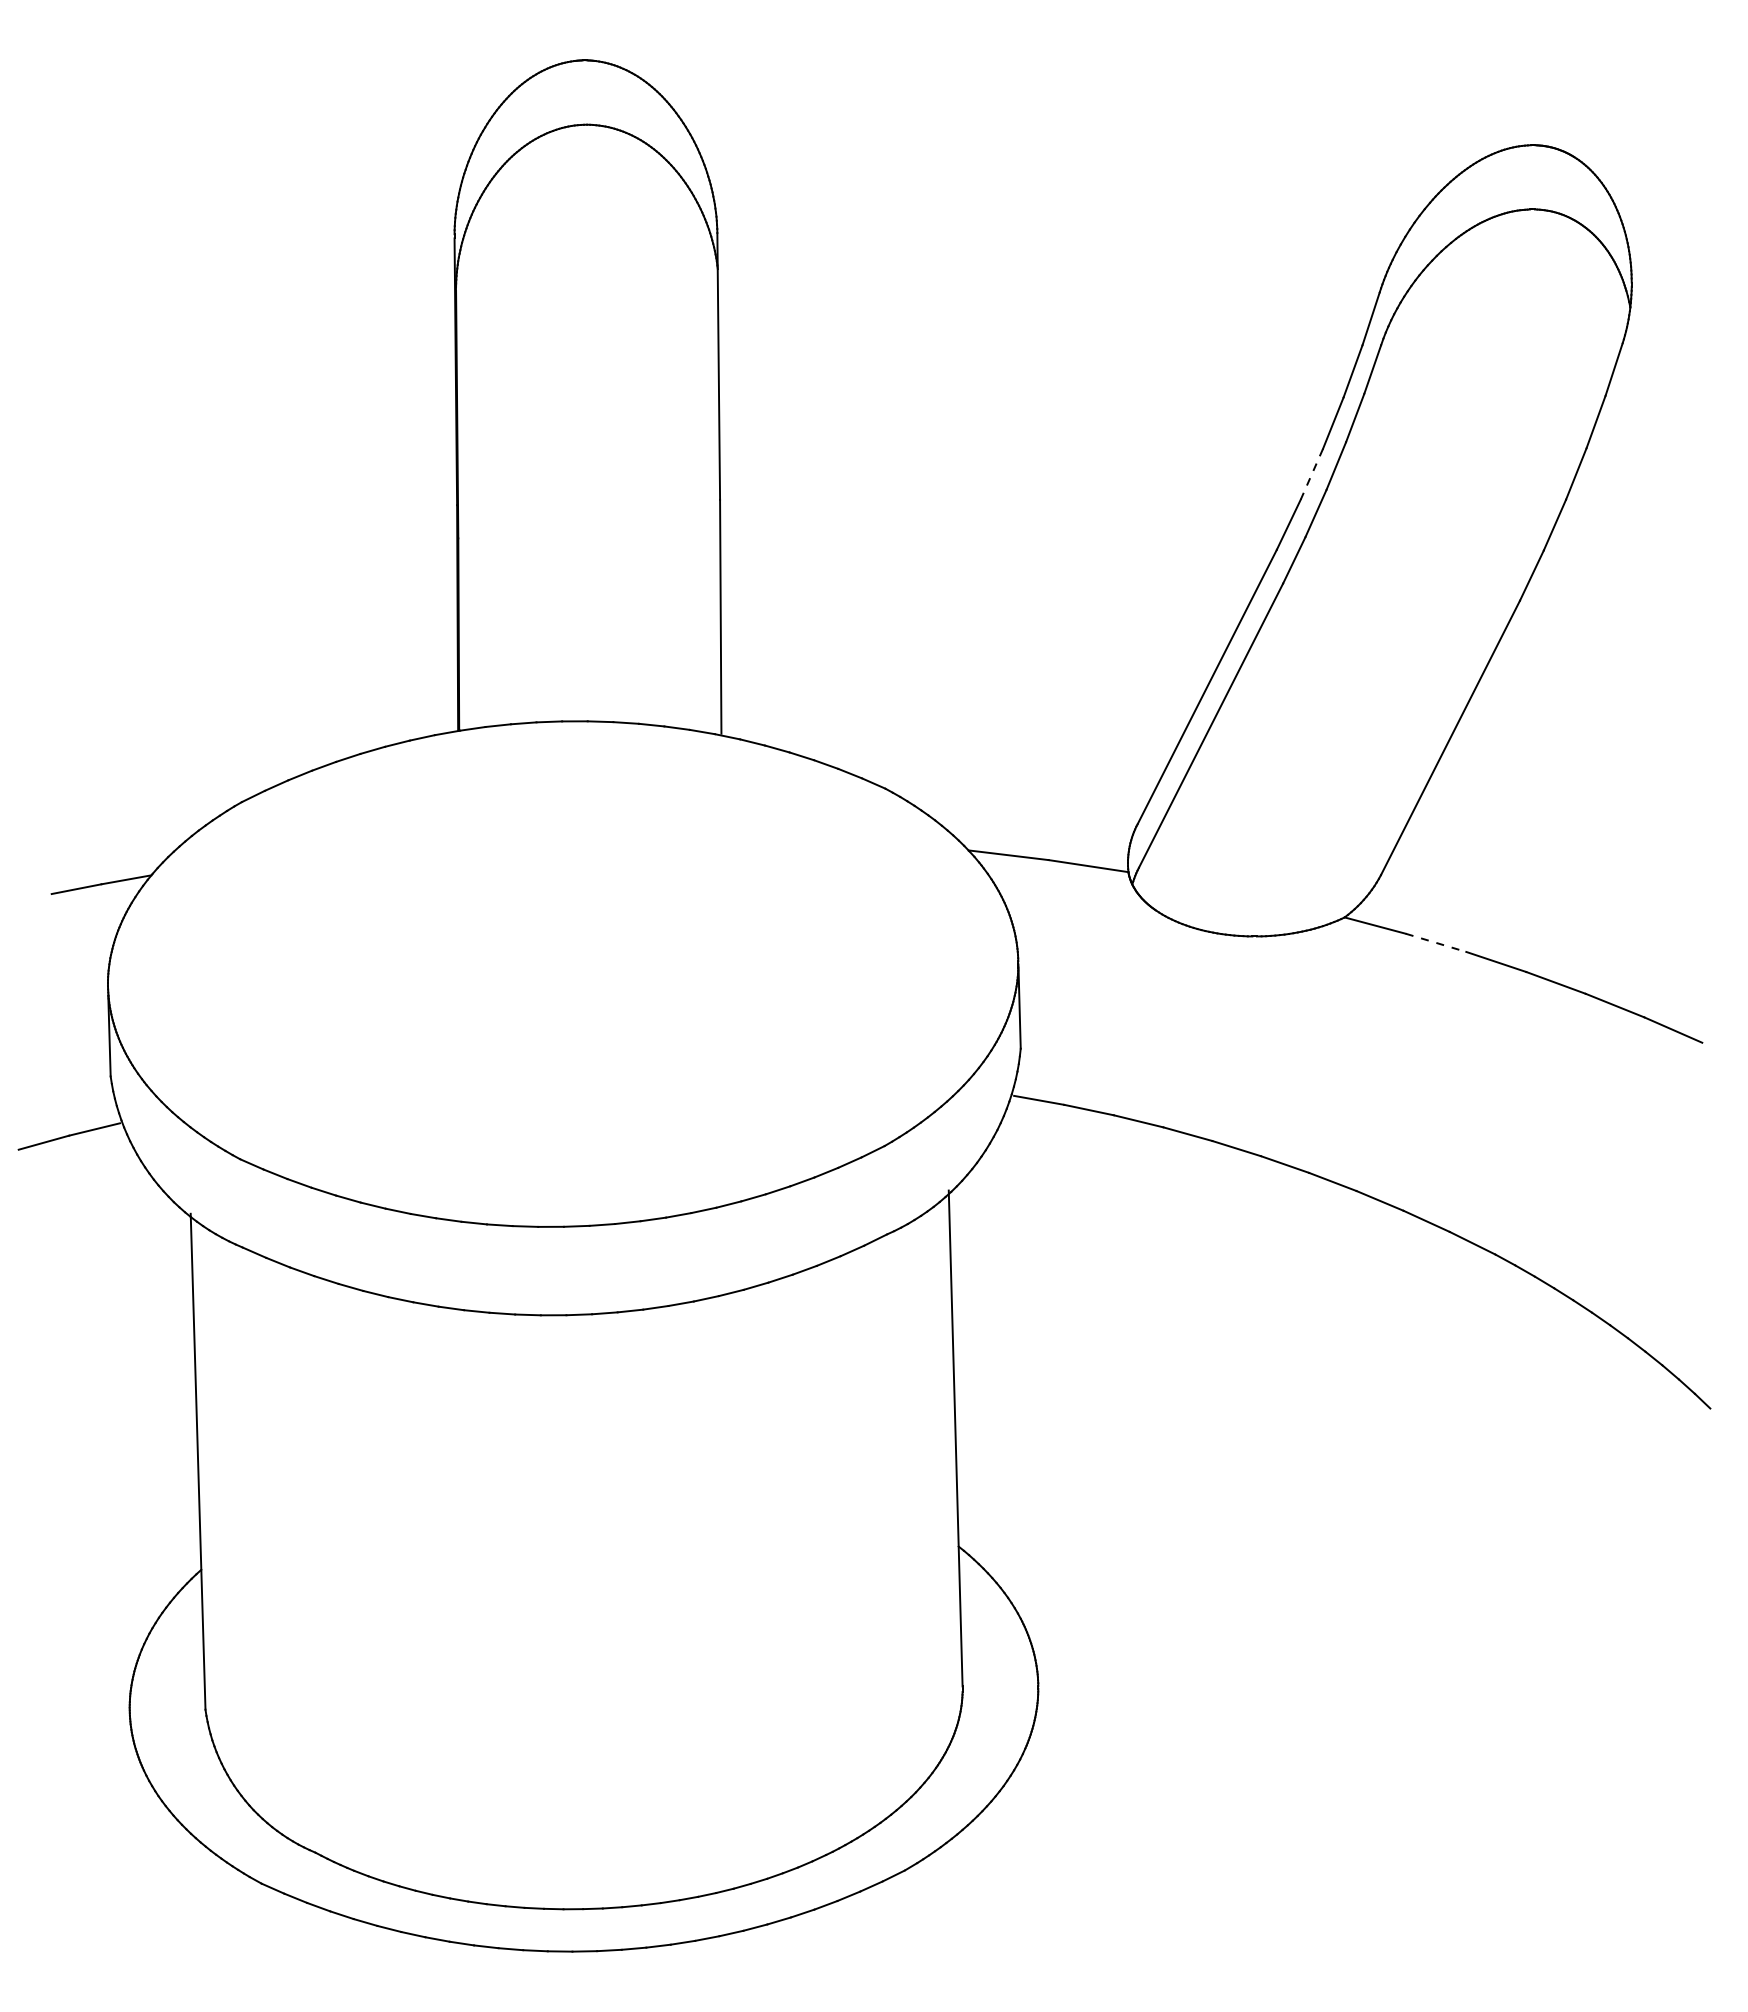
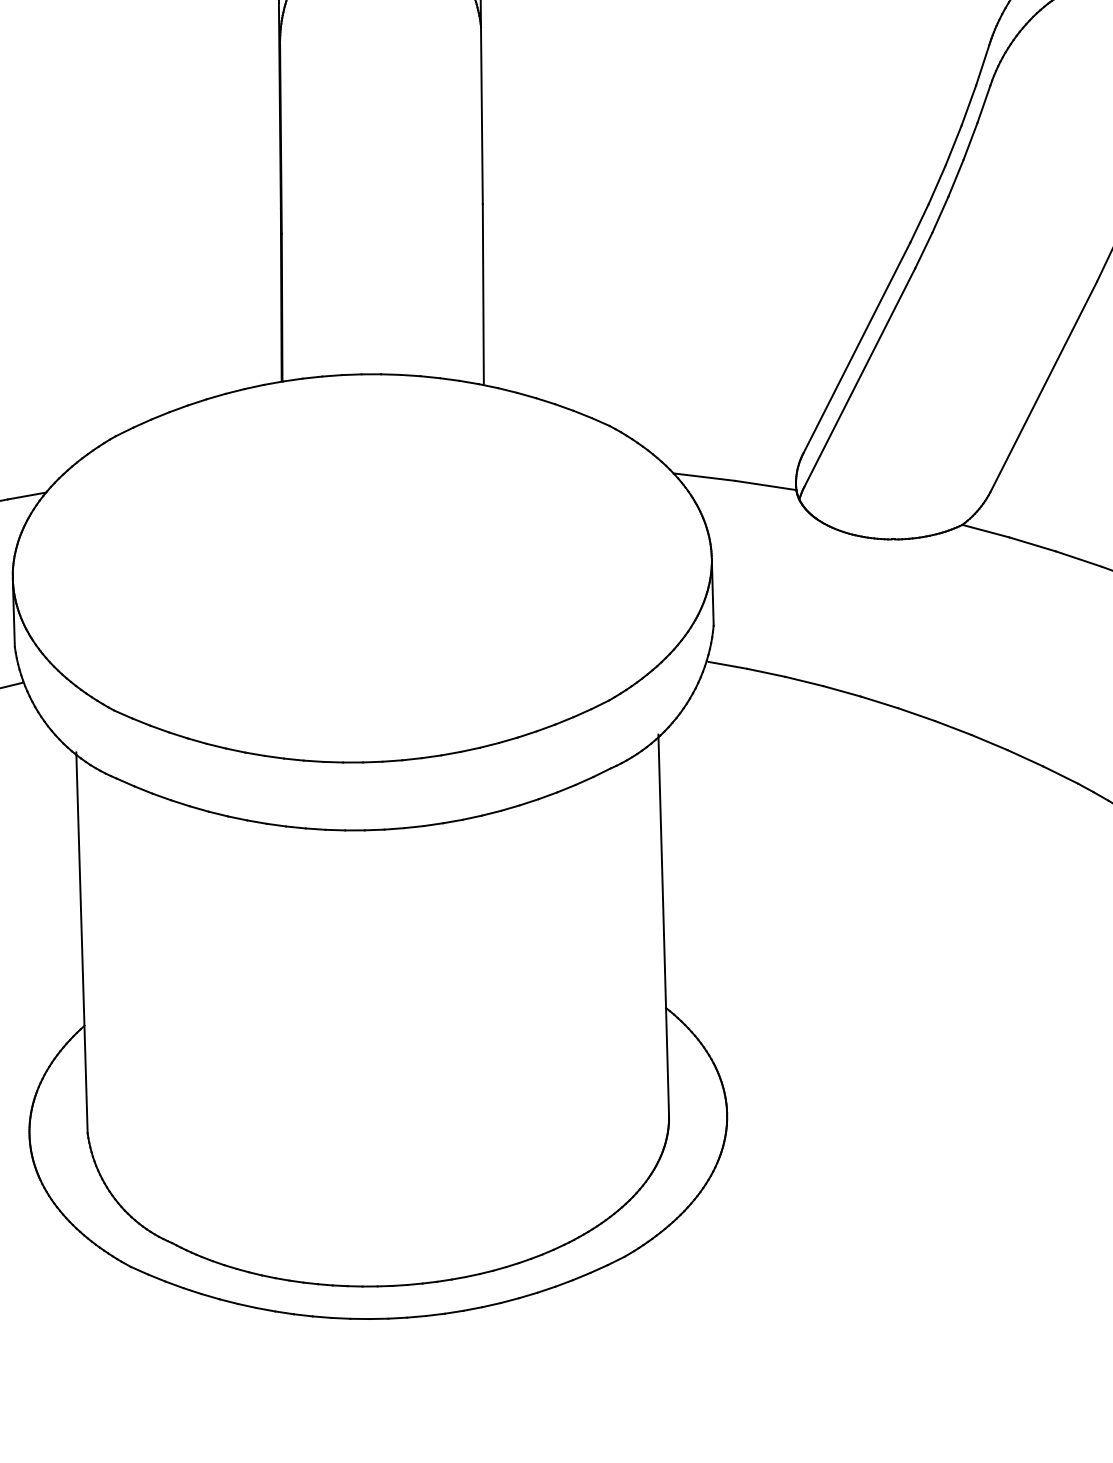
line: (1311, 474) -> (936, 184), dashed -> solid
line: (1436, 942) -> (1032, 544), dashed -> solid

